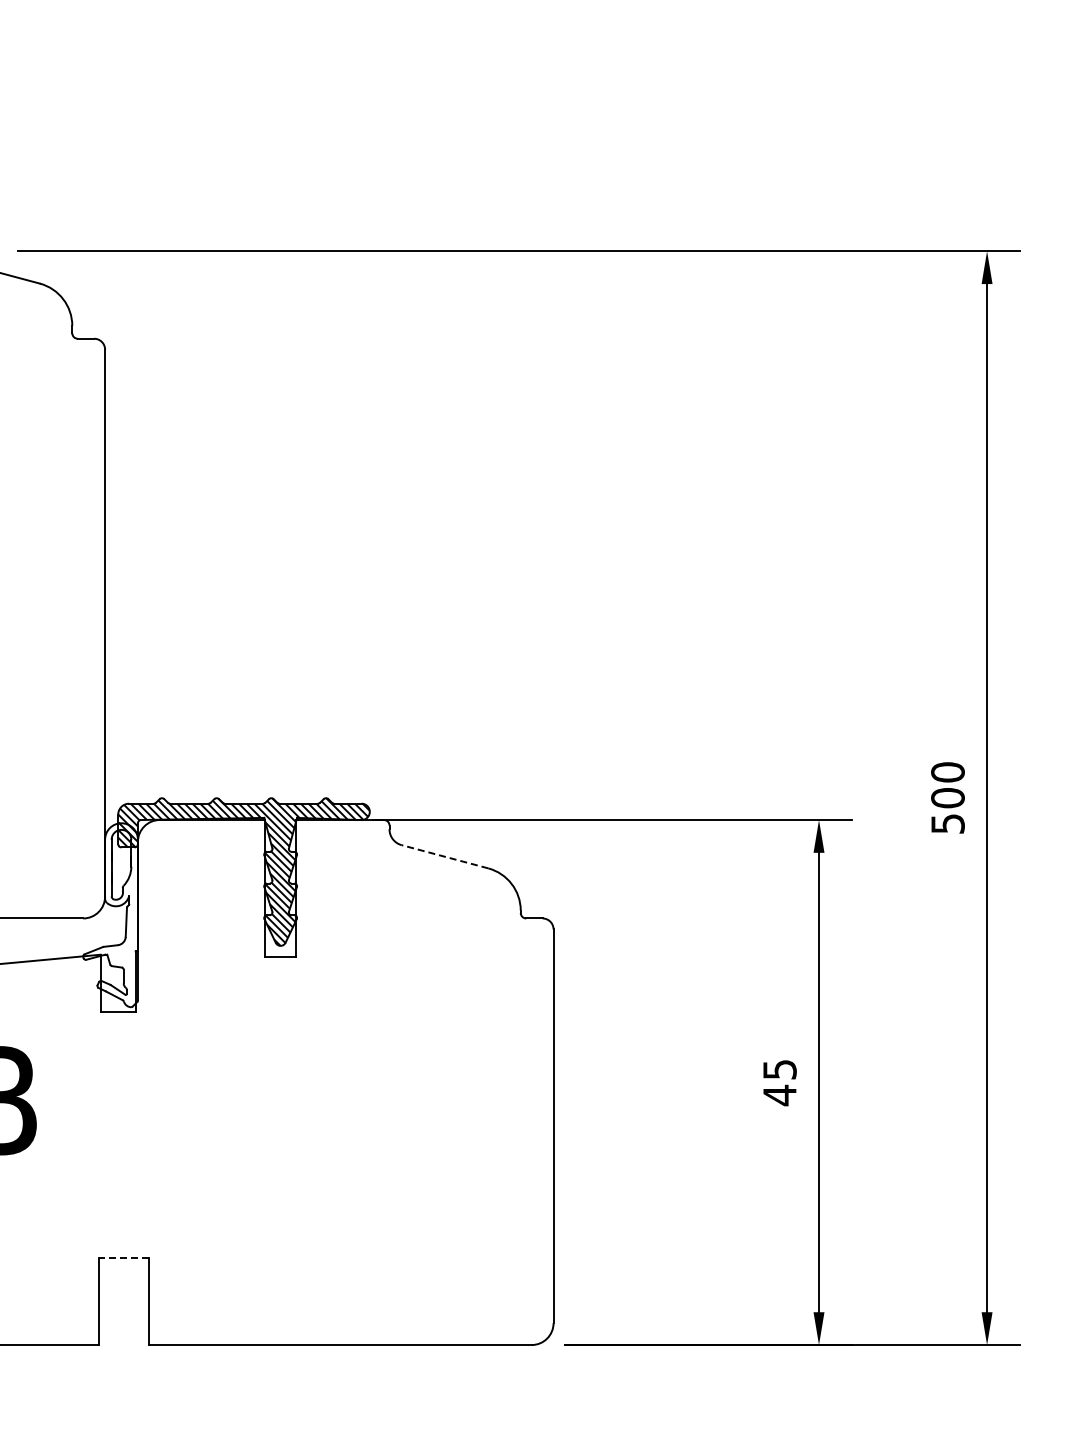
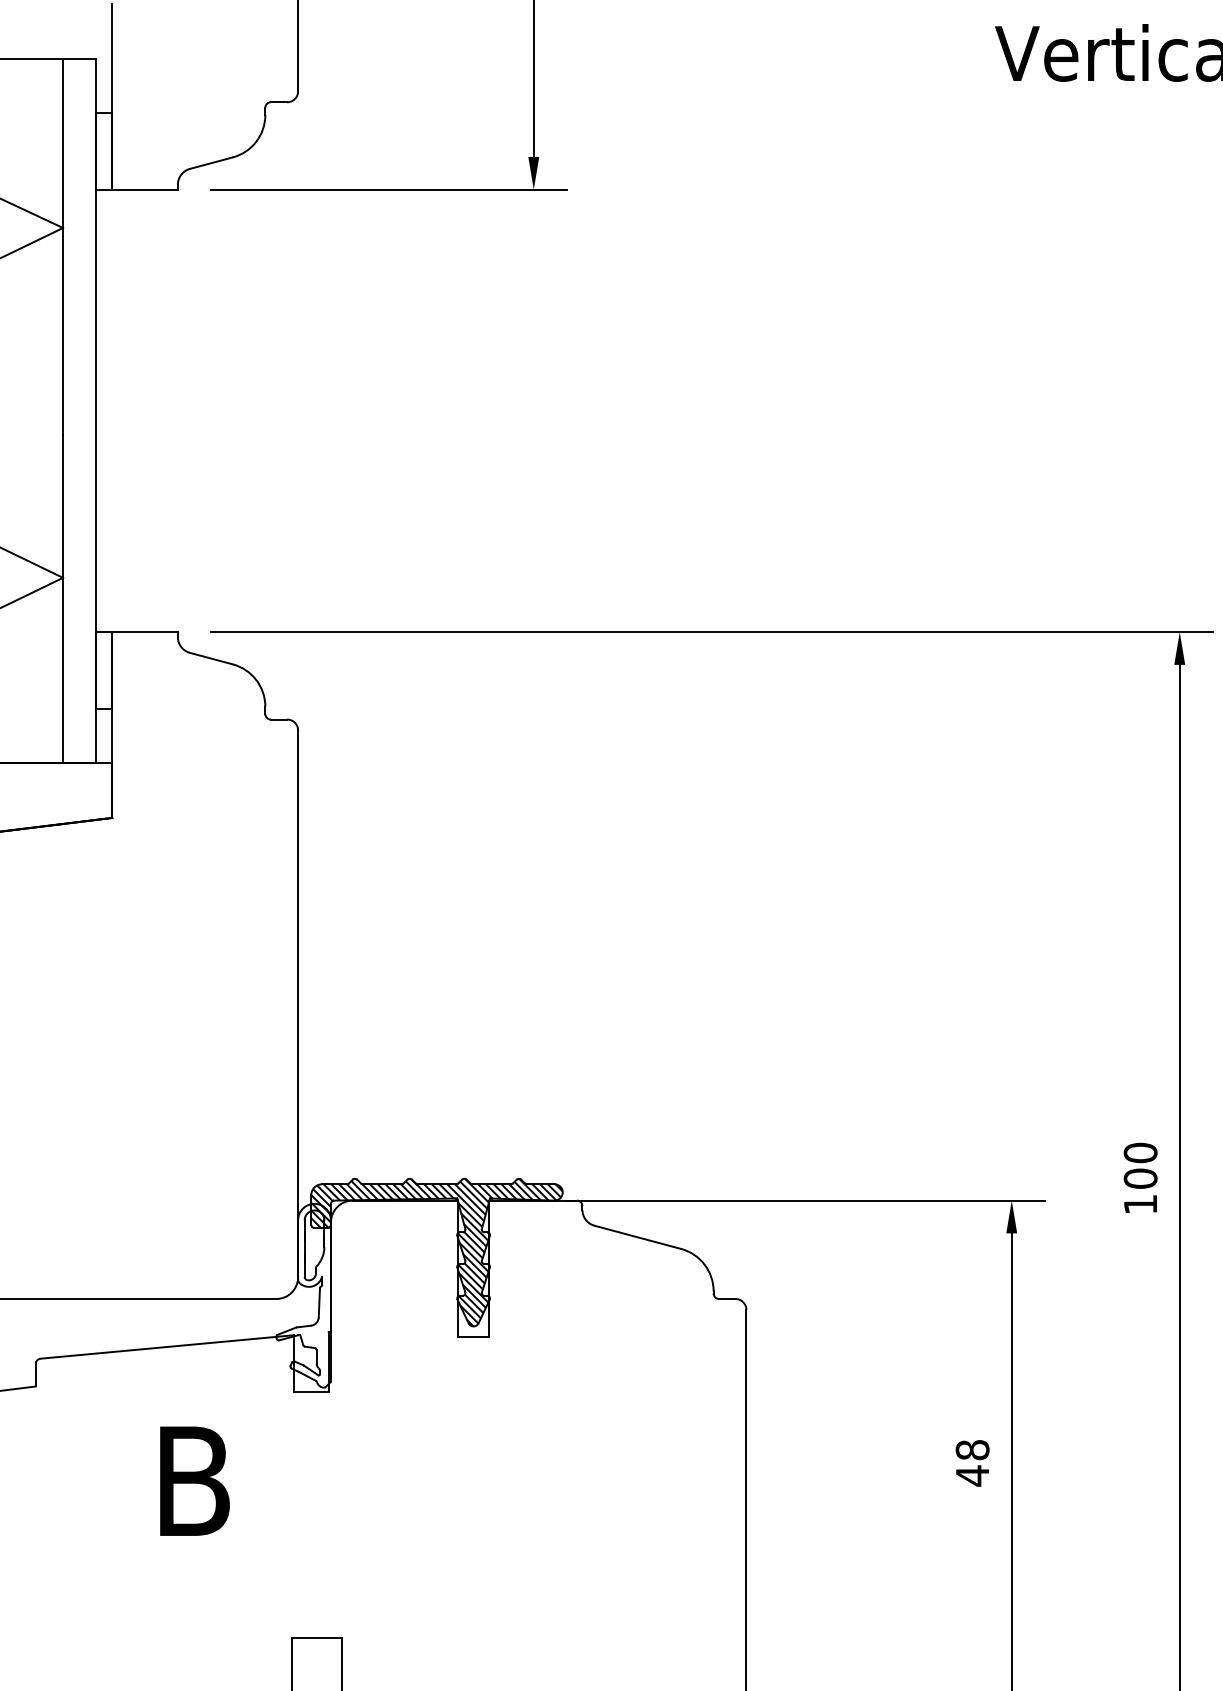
text: (947, 823) -> (1140, 1204), 500 -> 100
line: (444, 856) -> (637, 1237), dashed -> solid
text: (779, 1070) -> (972, 1450), 45 -> 48
line: (123, 1257) -> (316, 1637), dashed -> solid

